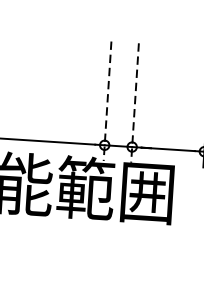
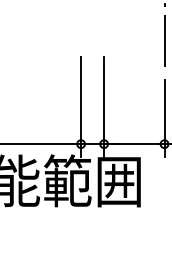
line: (107, 101) -> (81, 107), dashed -> solid
line: (135, 103) -> (104, 107), dashed -> solid

